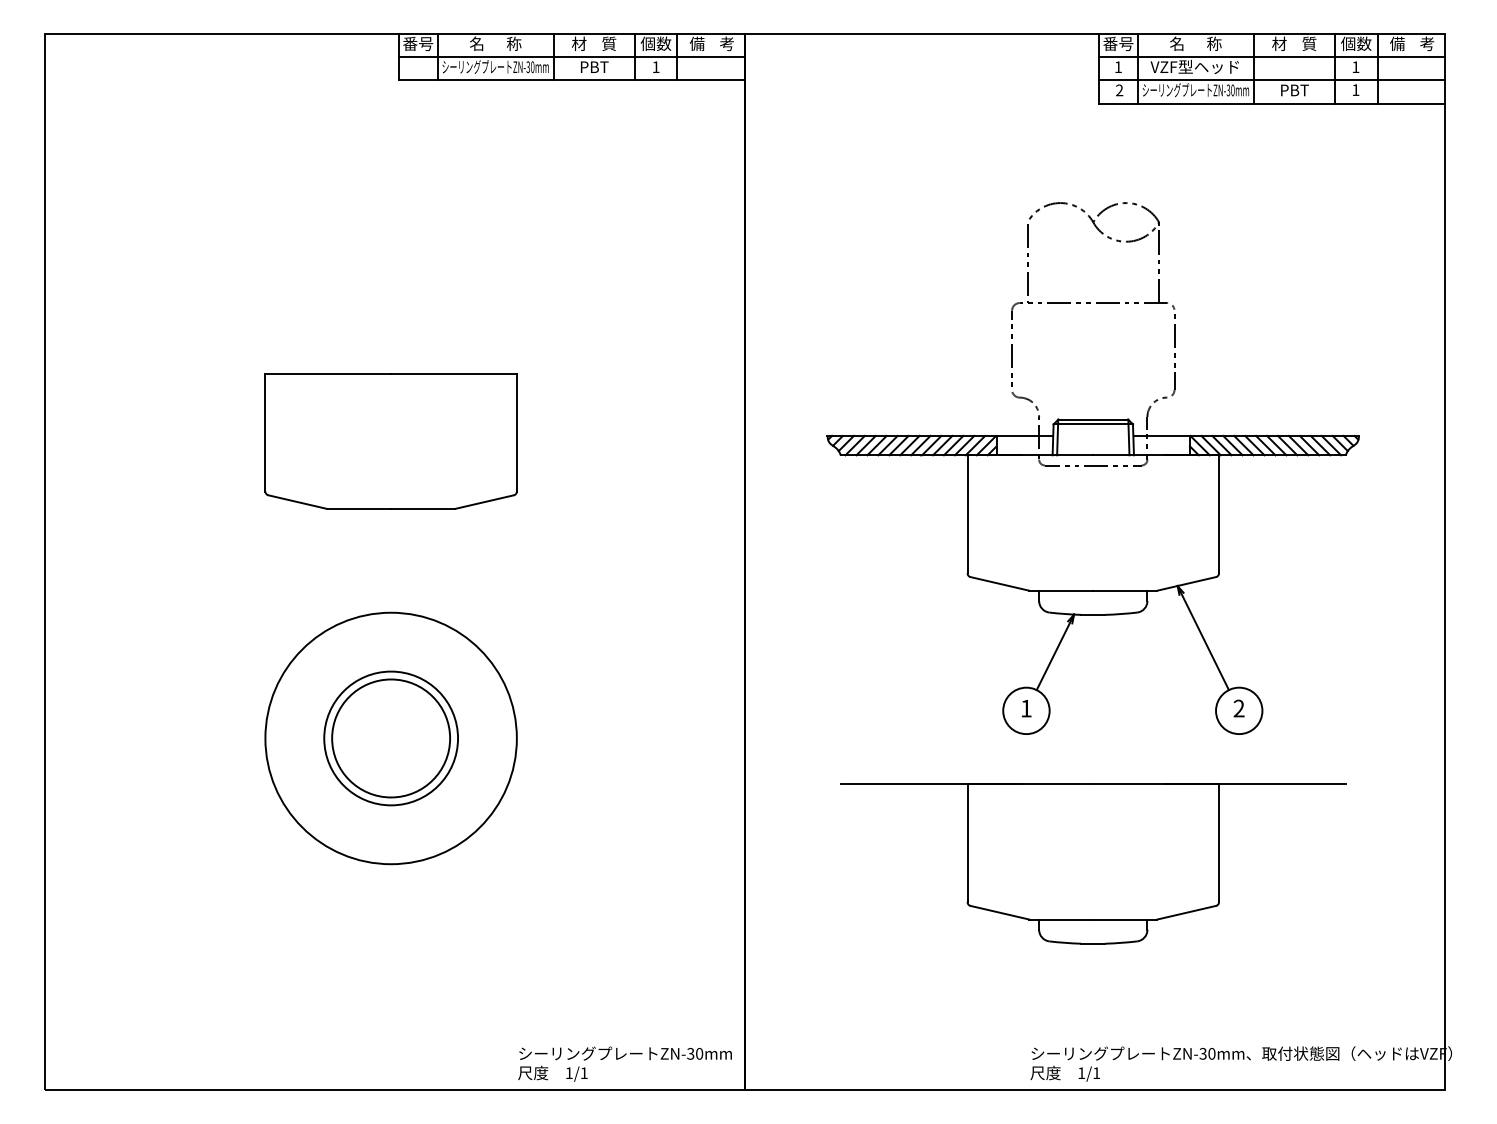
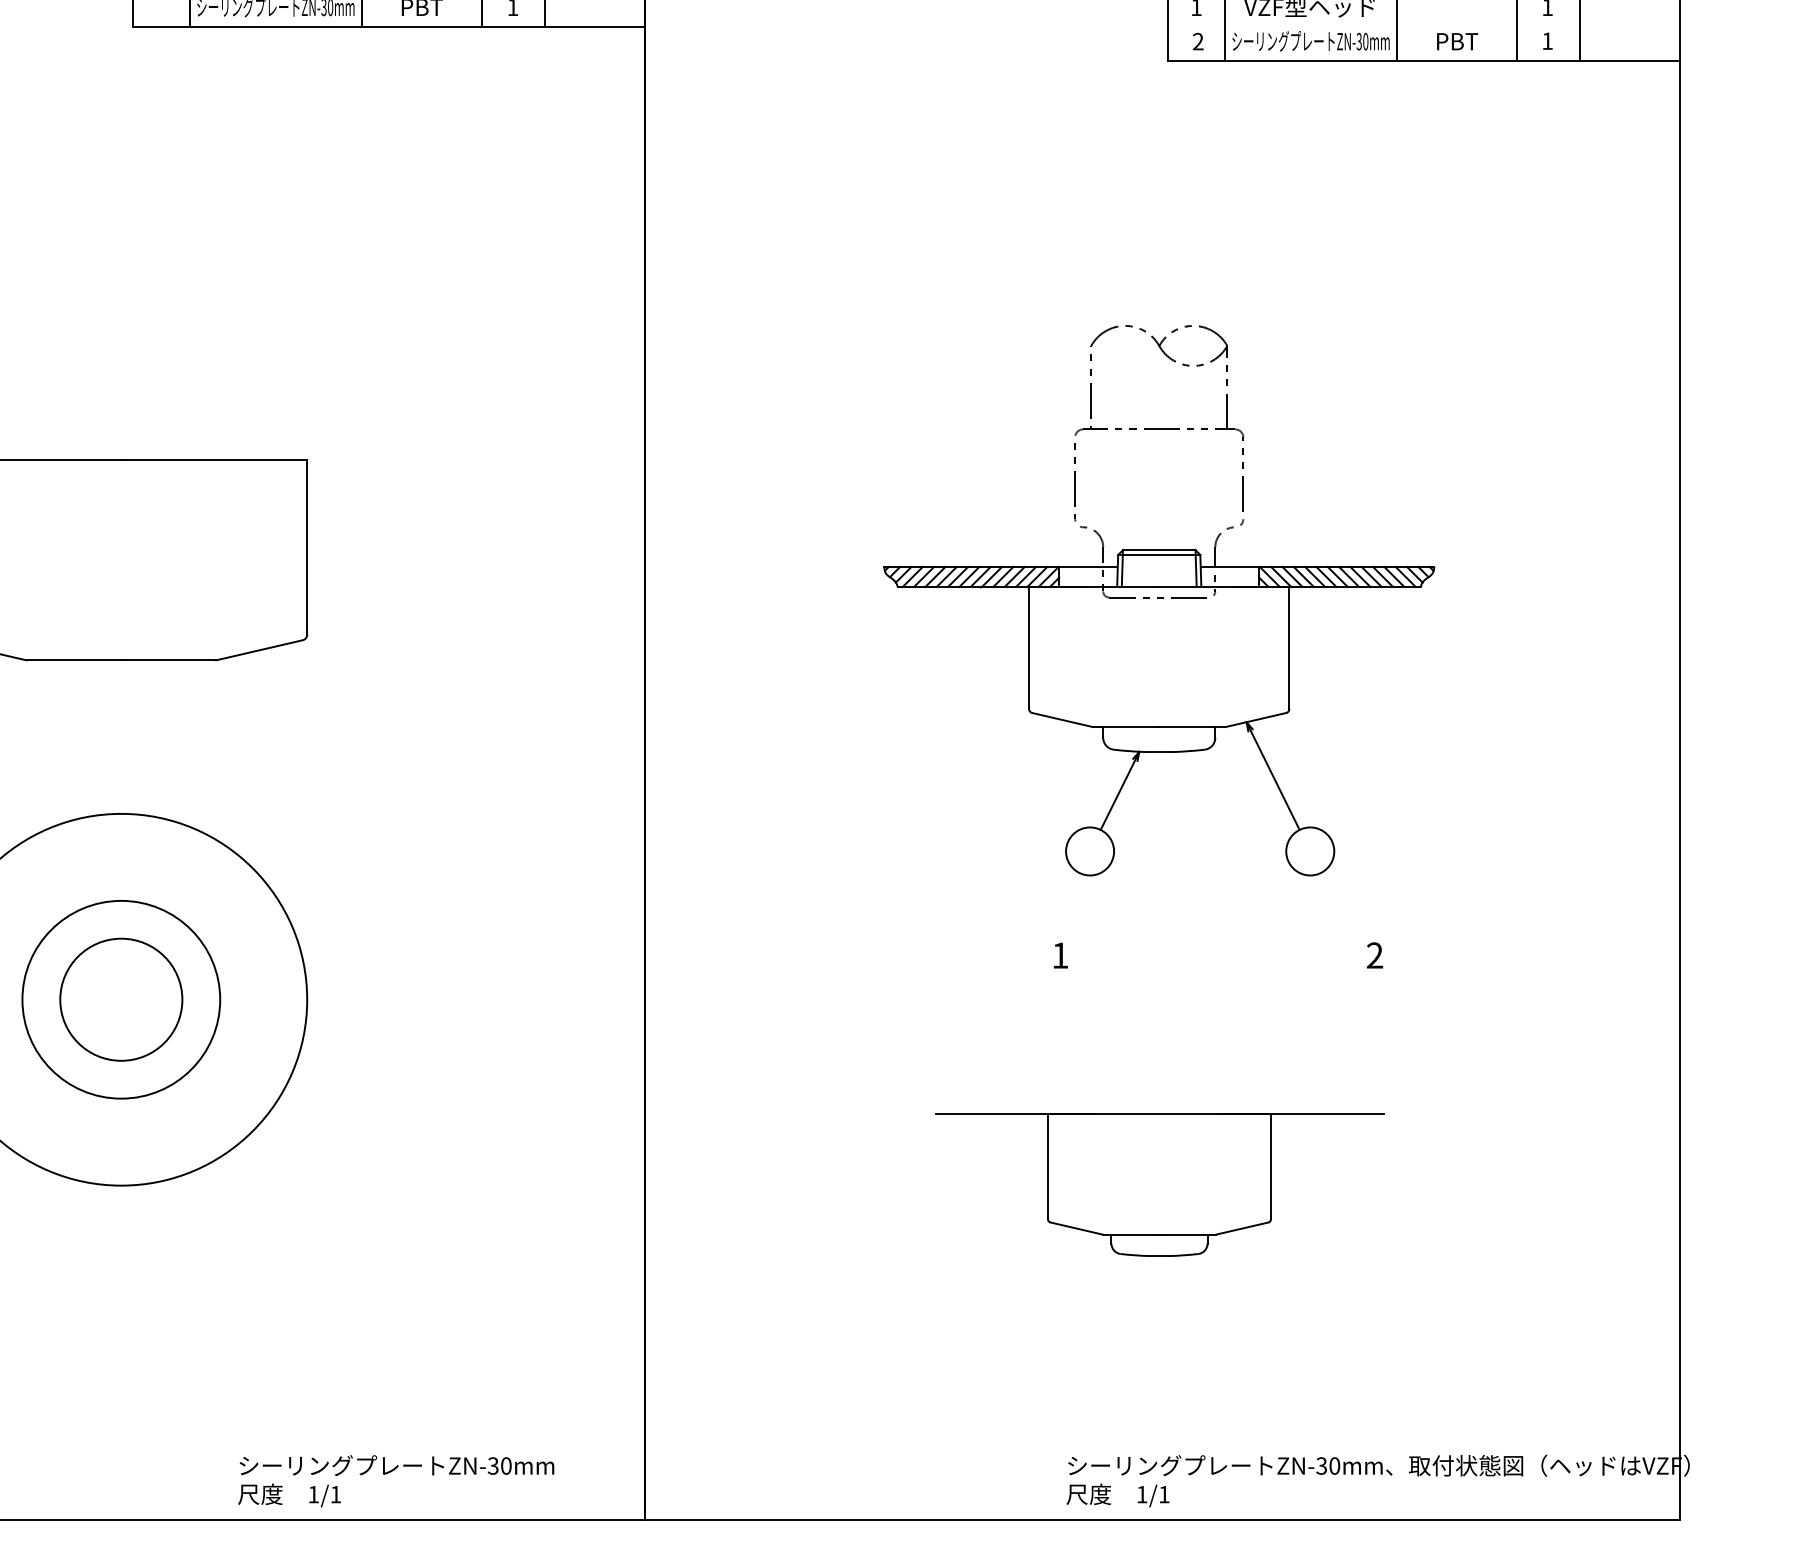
line: (1272, 80) -> (1424, 27), removed
part: (1092, 468) -> (1158, 600), size x0.7
circle: (391, 738) -> (121, 999), size x0.7
part: (1093, 863) -> (1159, 1184), size x0.6
text: (624, 1063) -> (395, 1480), moved

